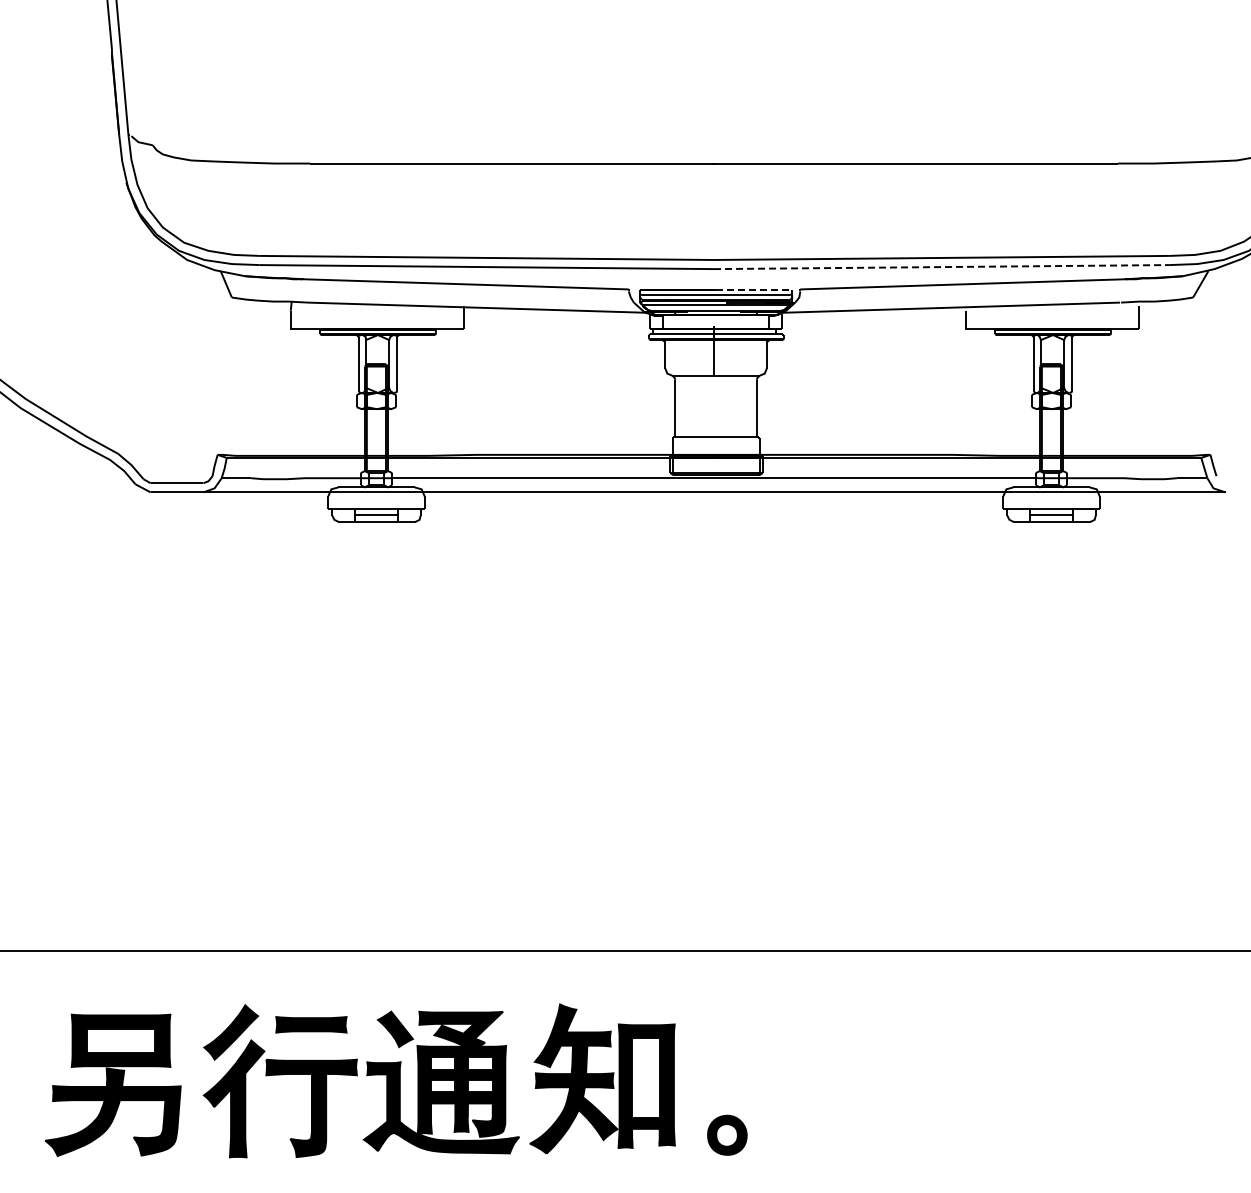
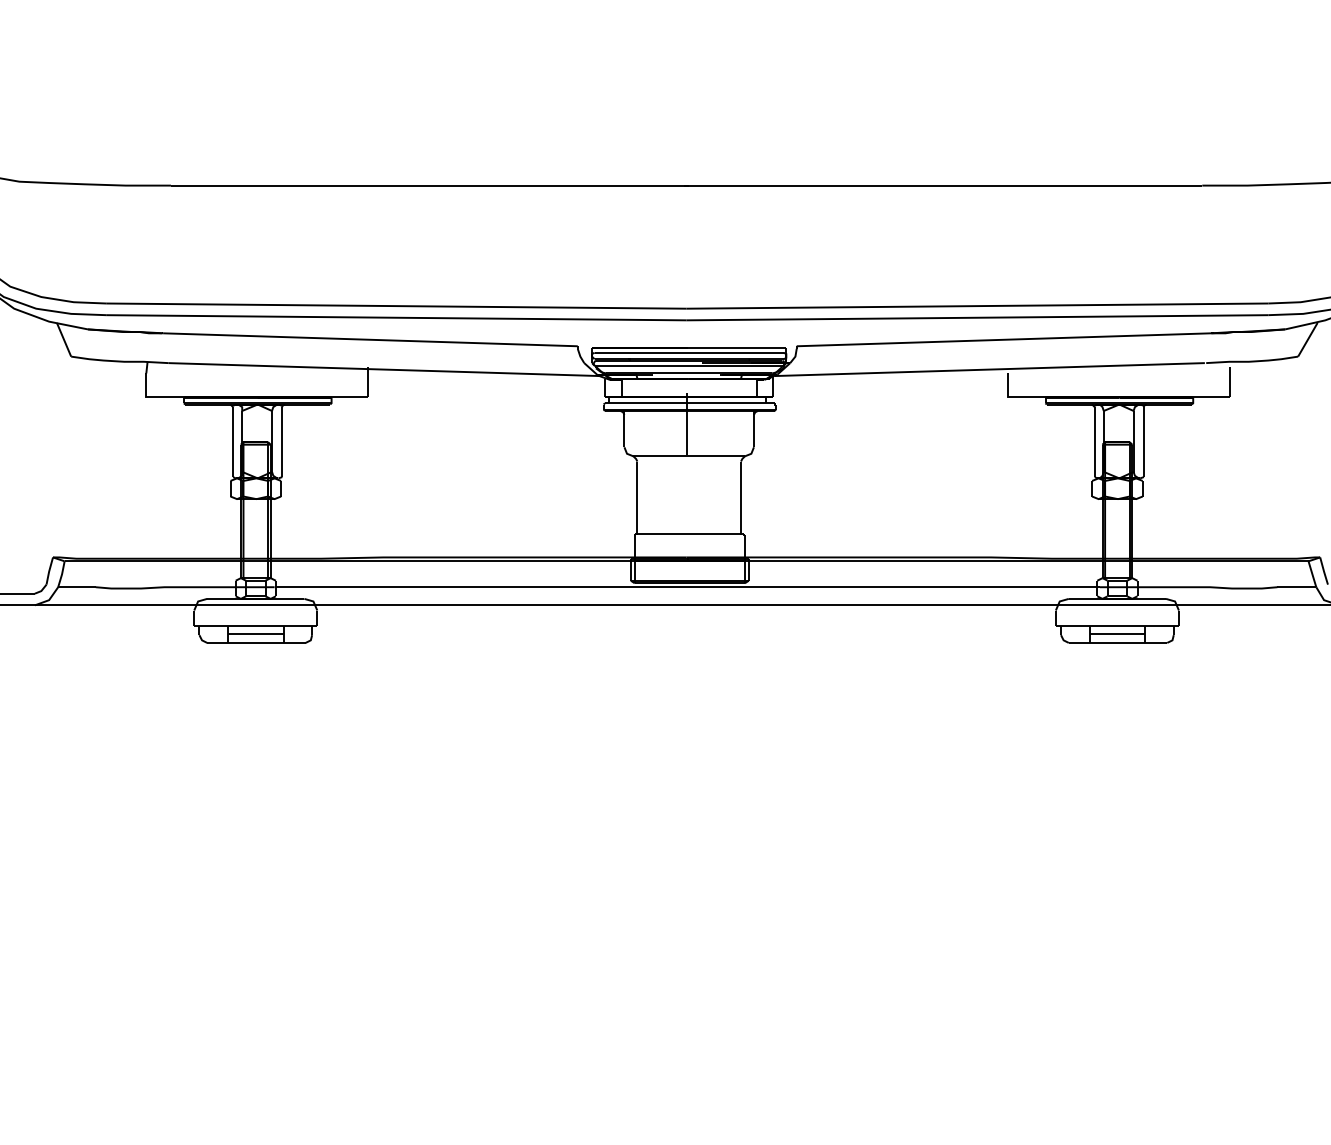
line: (941, 267) -> (976, 318), dashed -> solid
line: (754, 290) -> (738, 347), dashed -> solid

